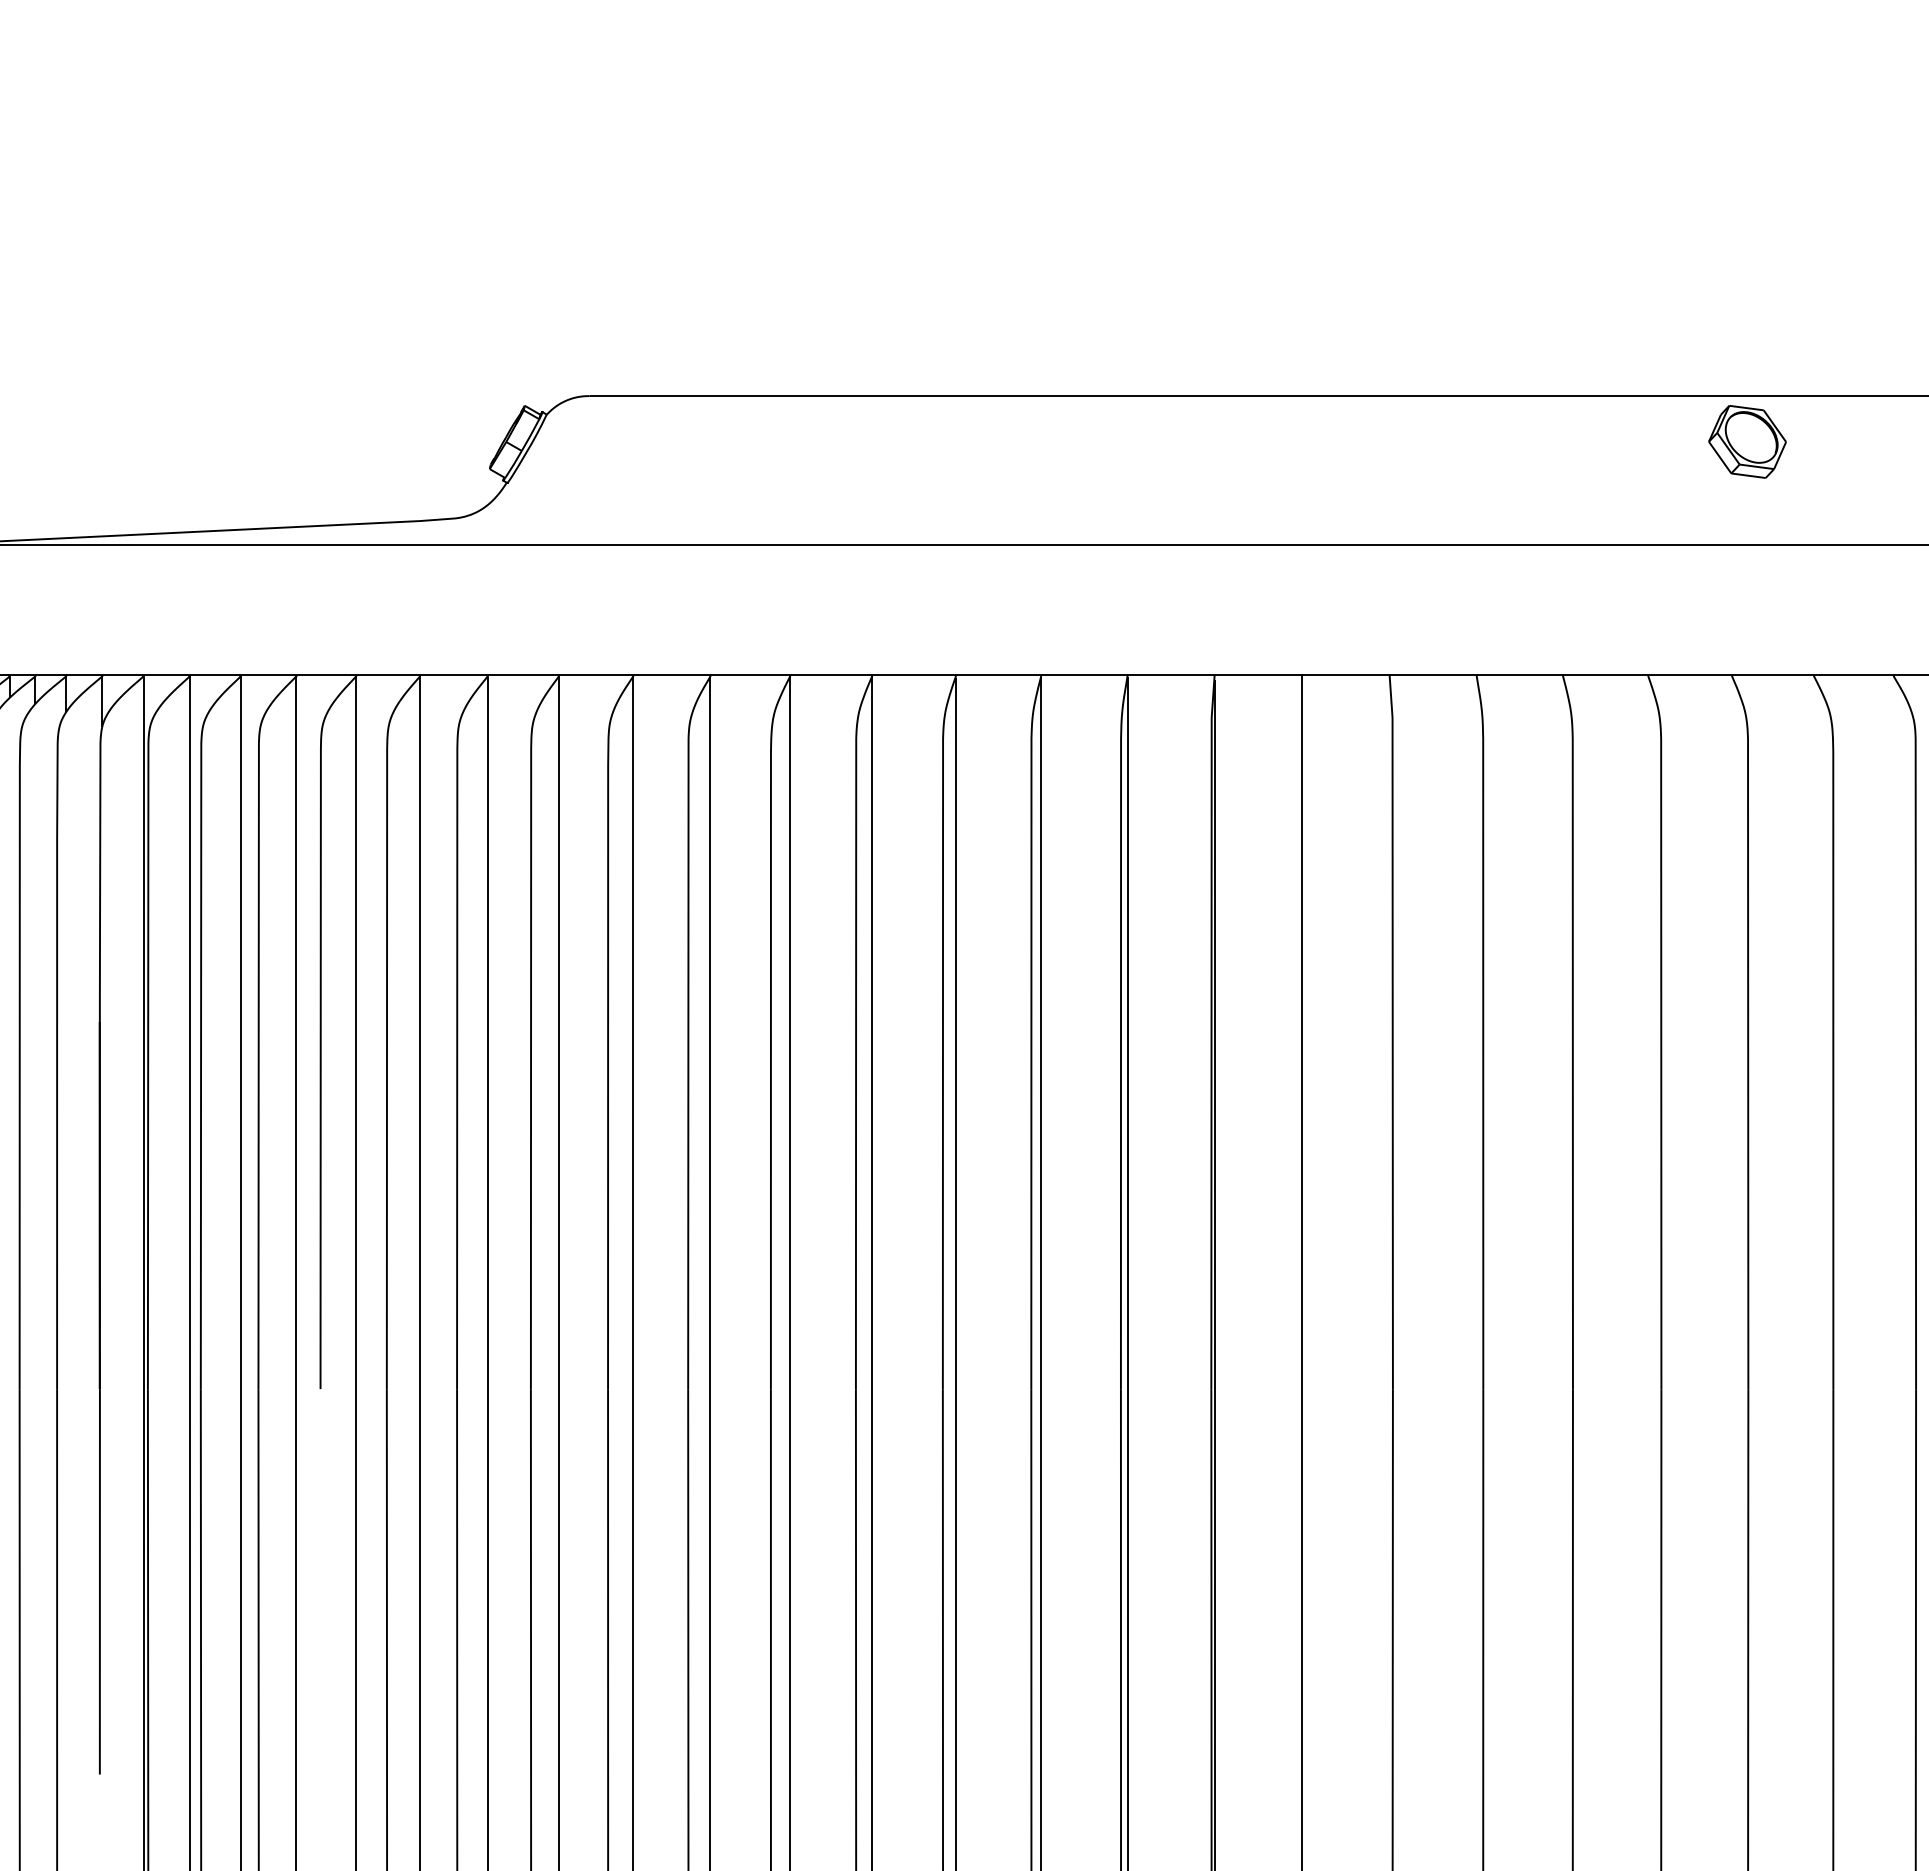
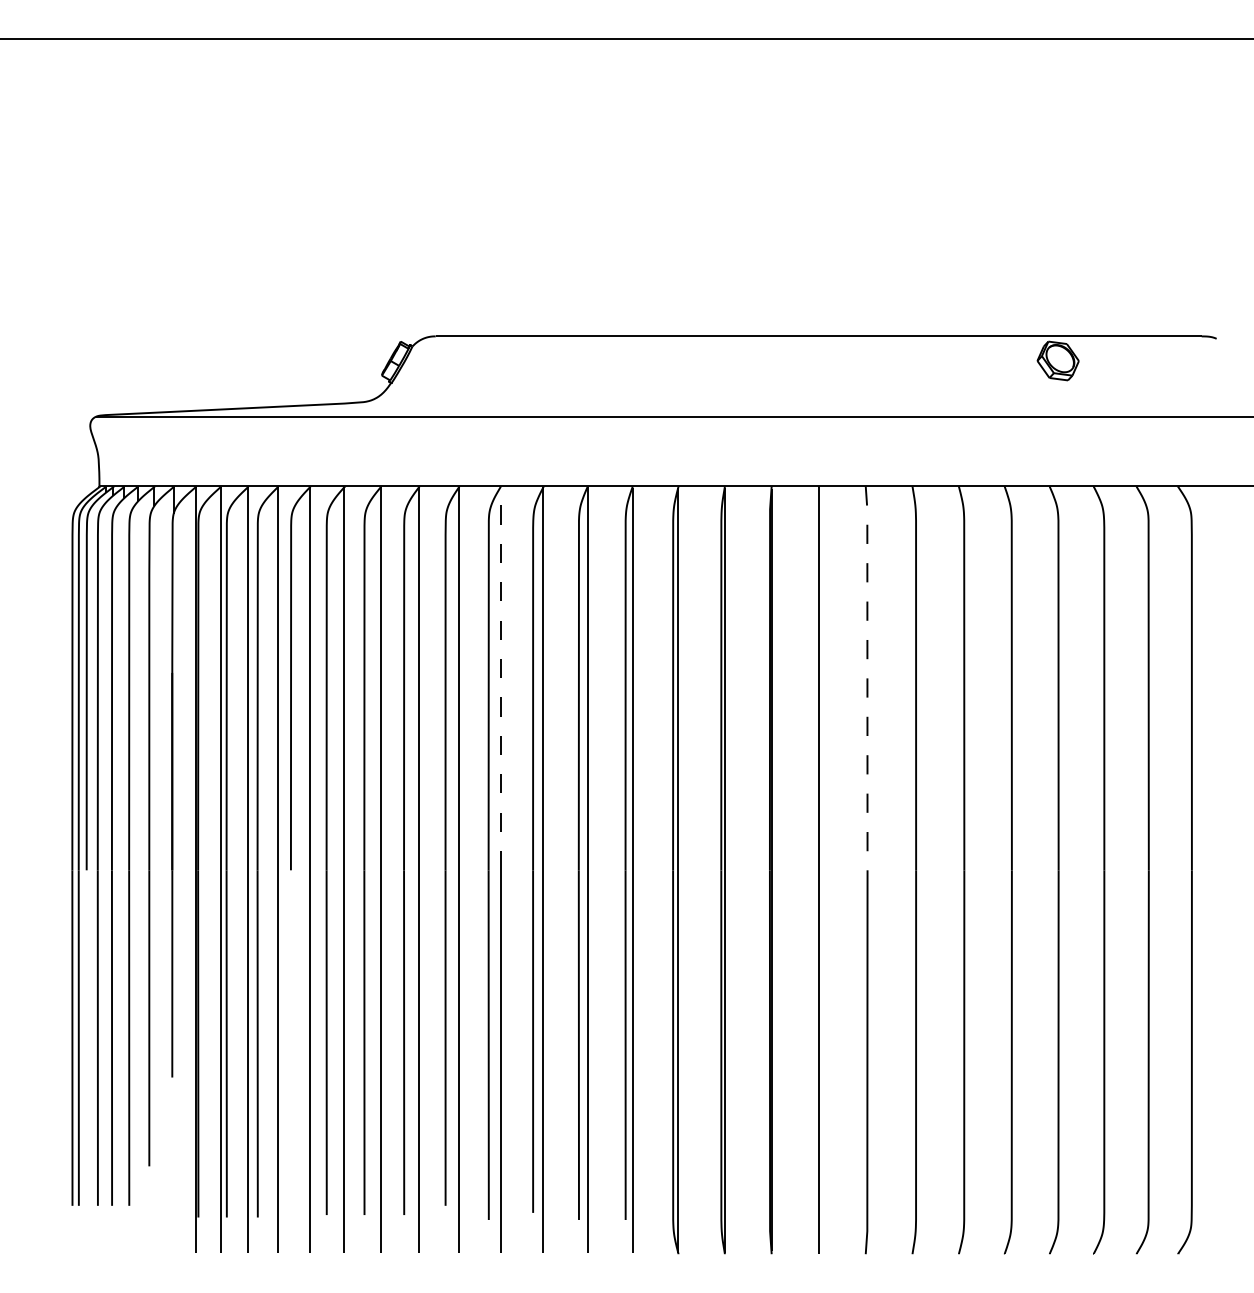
line: (1392, 1030) -> (867, 677), solid -> dashed
line: (710, 1032) -> (500, 678), solid -> dashed

